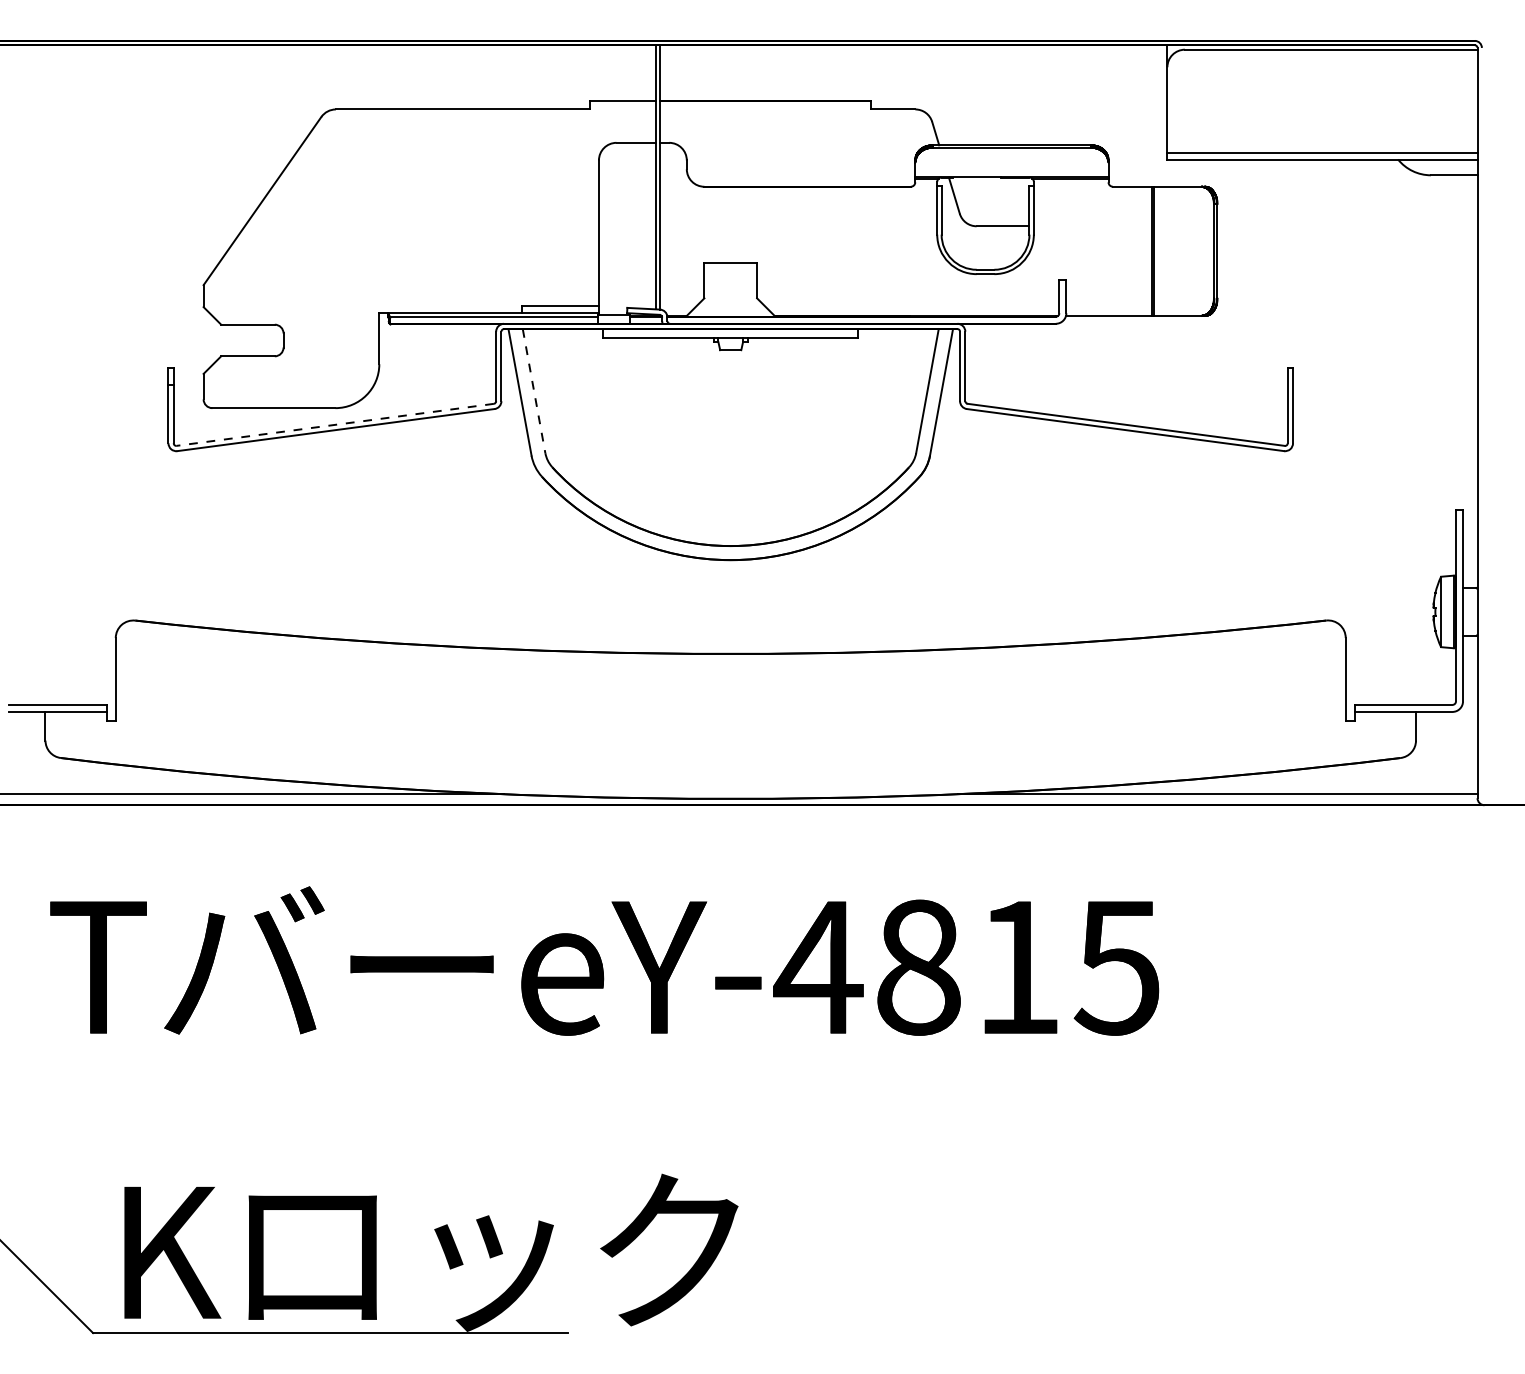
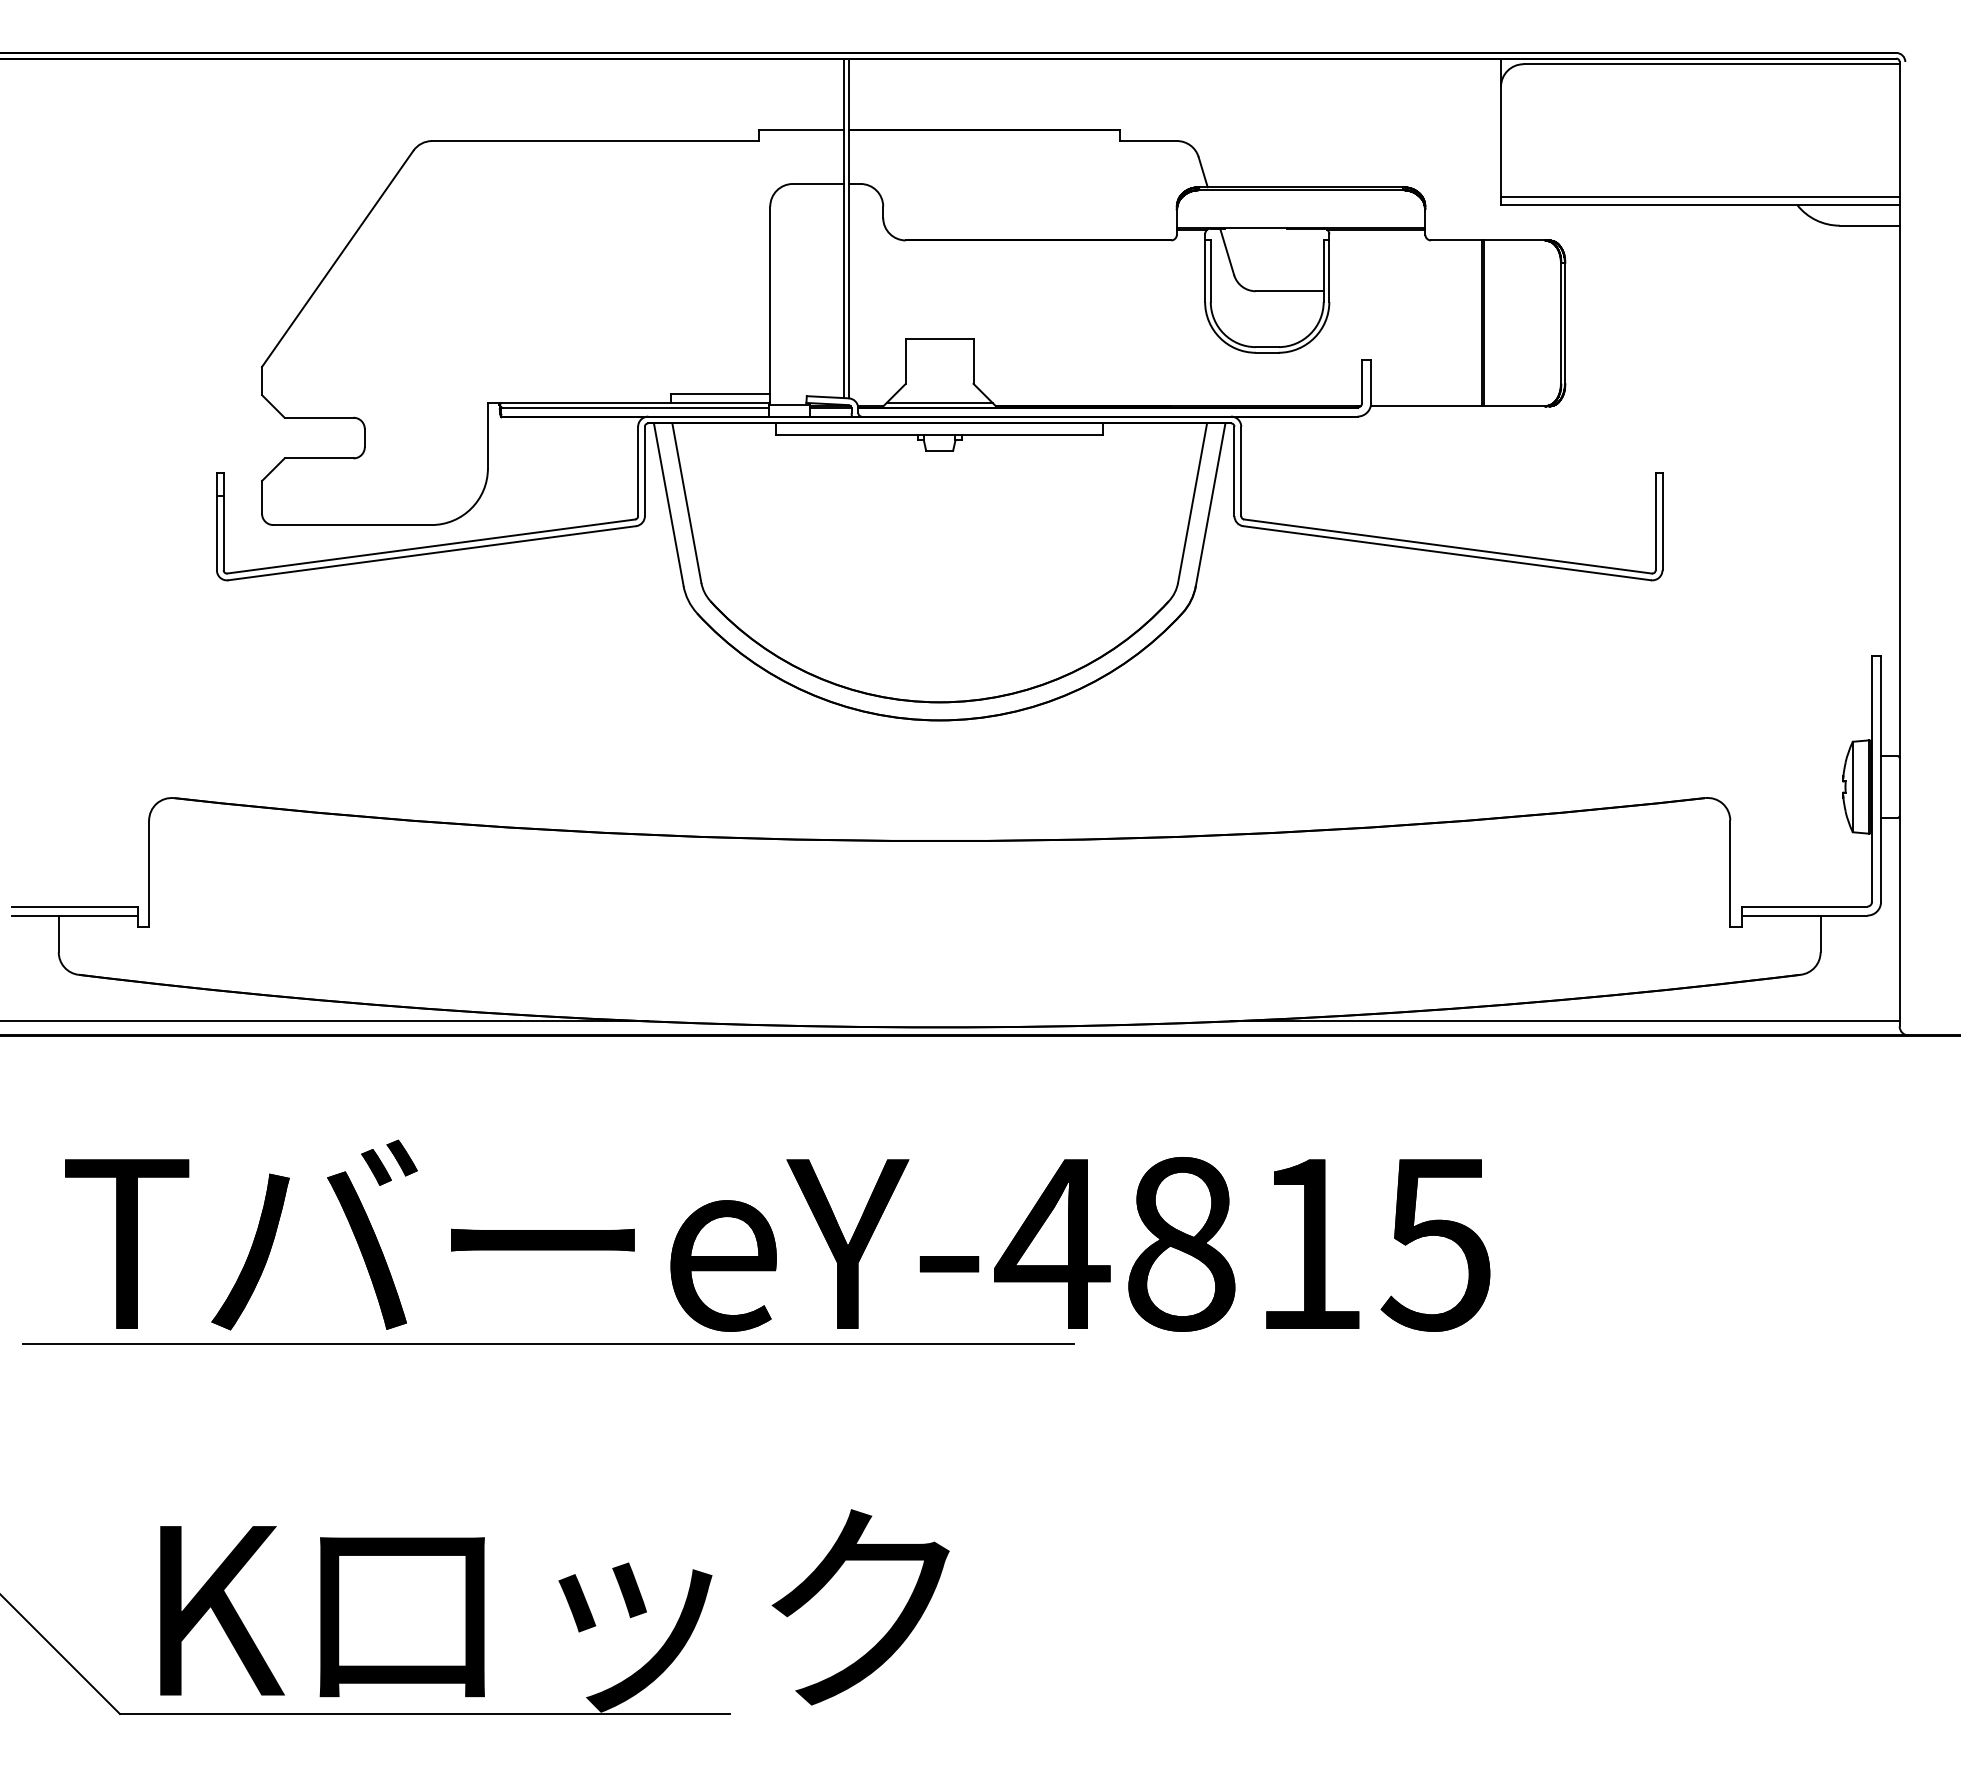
line: (730, 313) -> (939, 403), added
line: (533, 391) -> (686, 503), dashed -> solid
line: (335, 424) -> (431, 546), dashed -> solid
line: (426, 1045) -> (548, 1344), added

